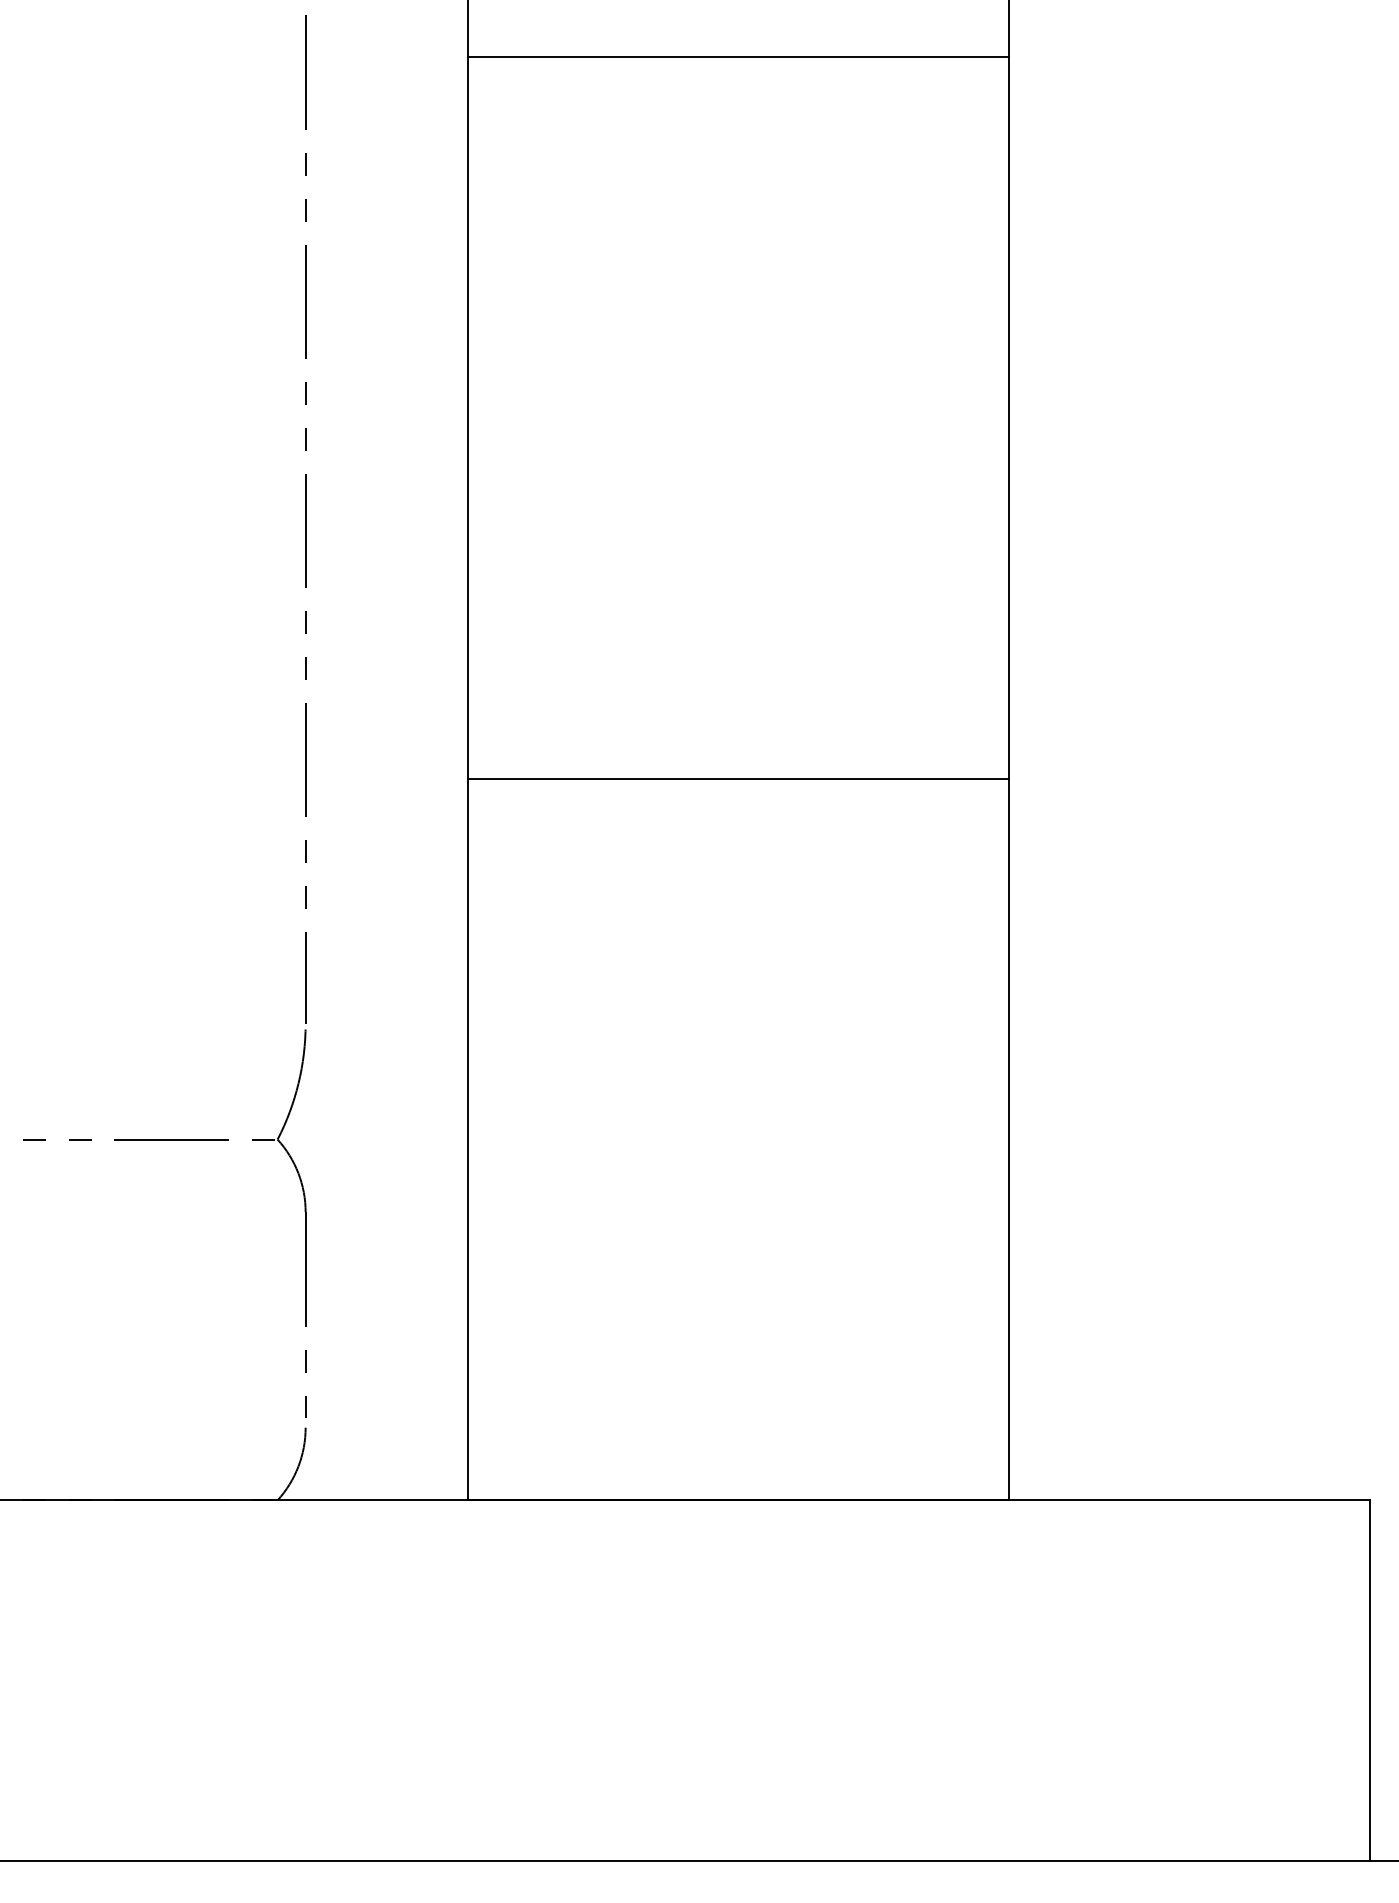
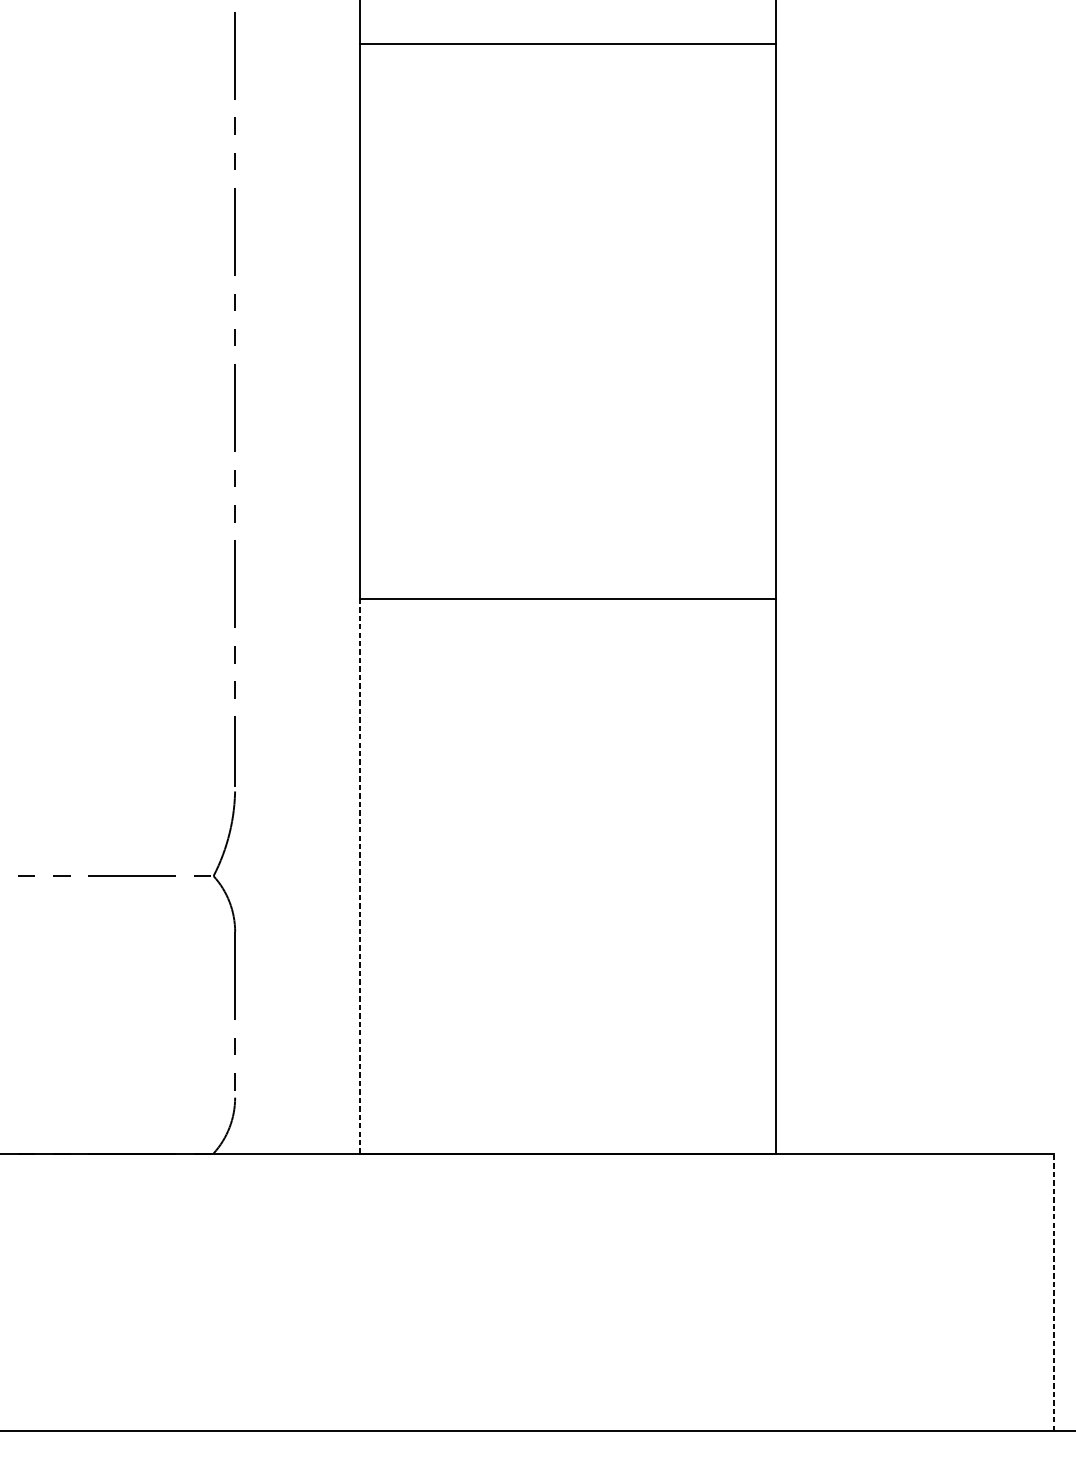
line: (468, 1139) -> (360, 876), solid -> dashed
line: (1369, 1680) -> (1053, 1292), solid -> dashed

